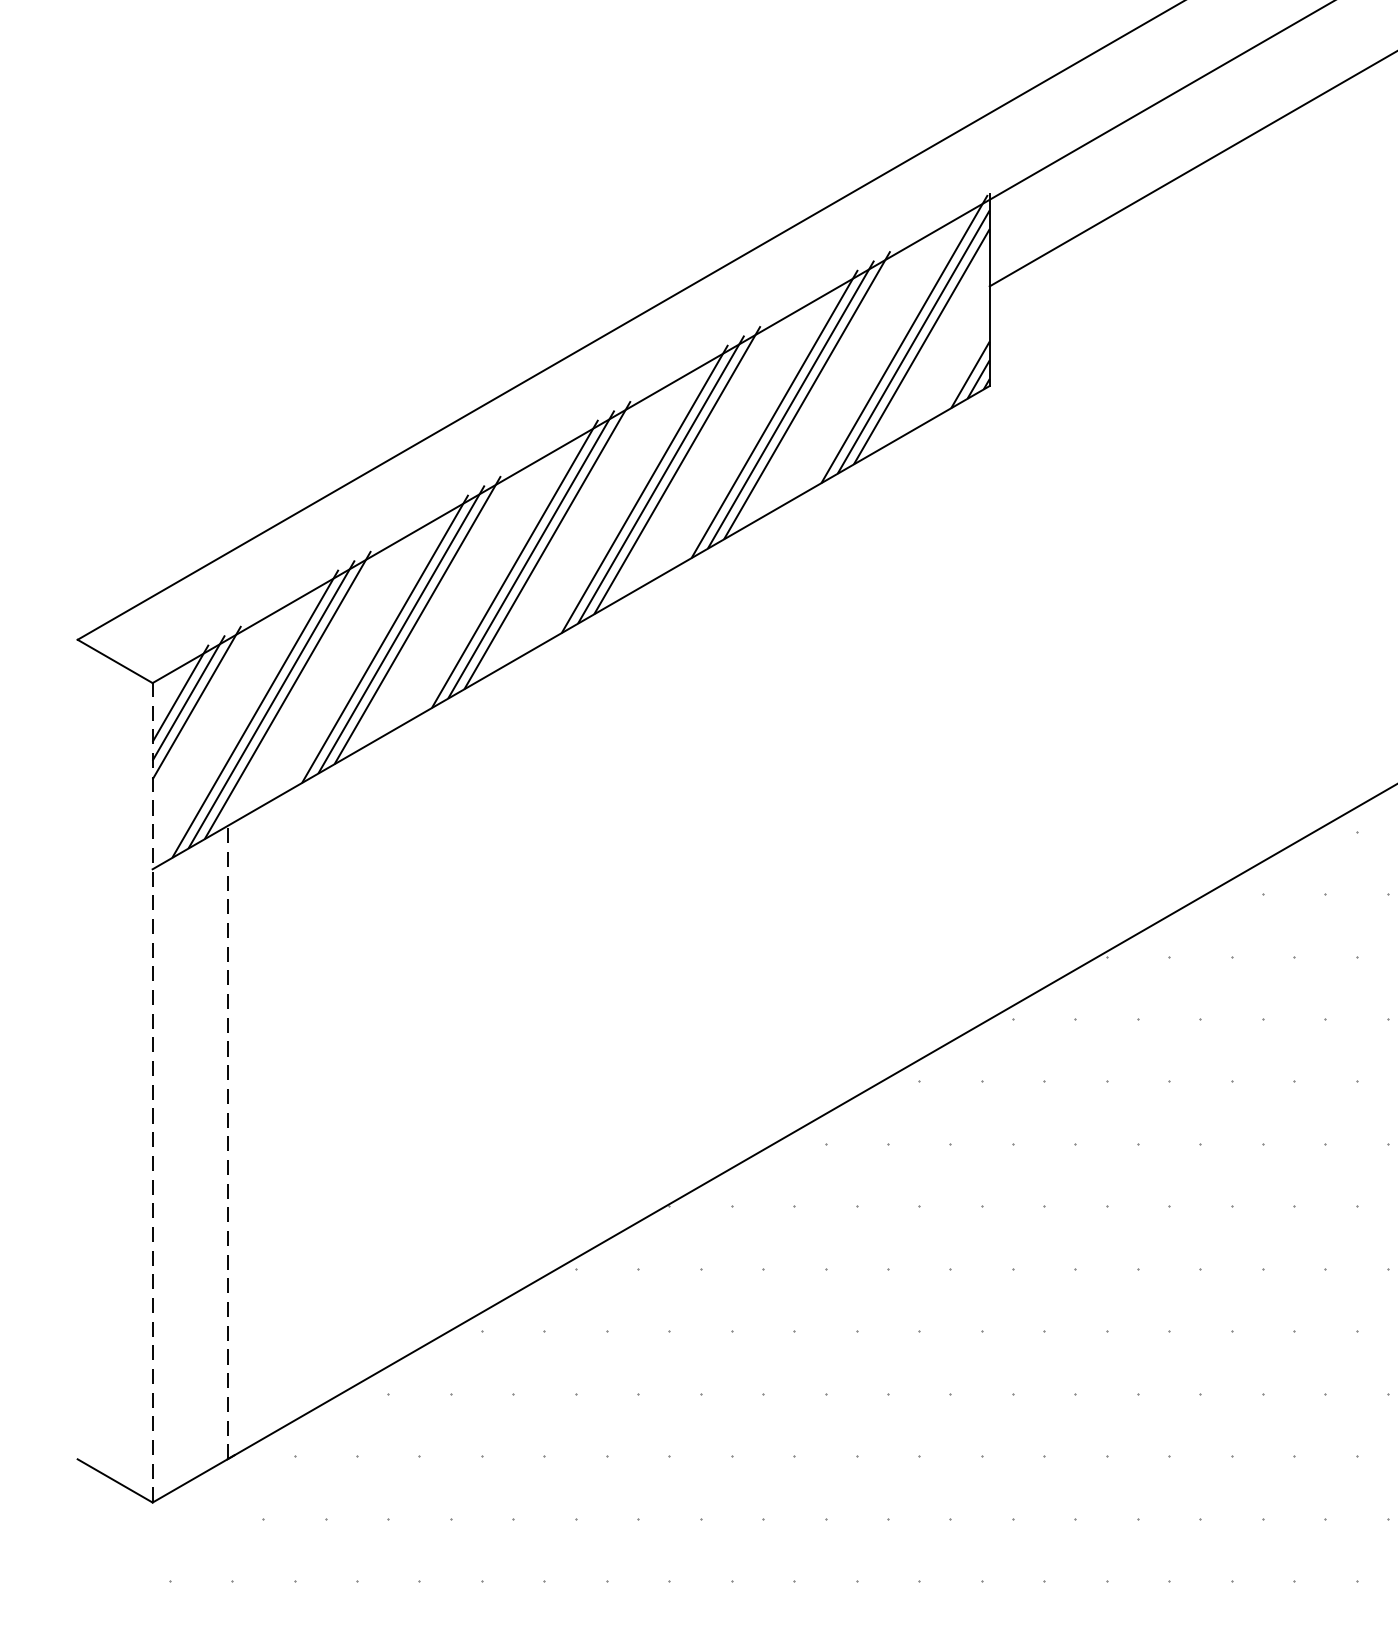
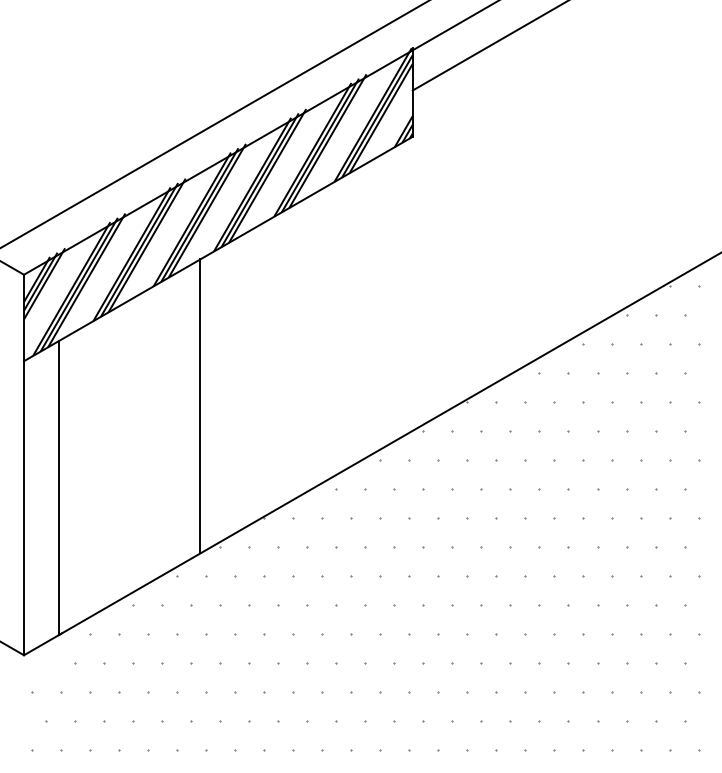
line: (532, 966) -> (200, 406), added
line: (153, 1091) -> (24, 464), dashed -> solid
line: (226, 1141) -> (58, 487), dashed -> solid

